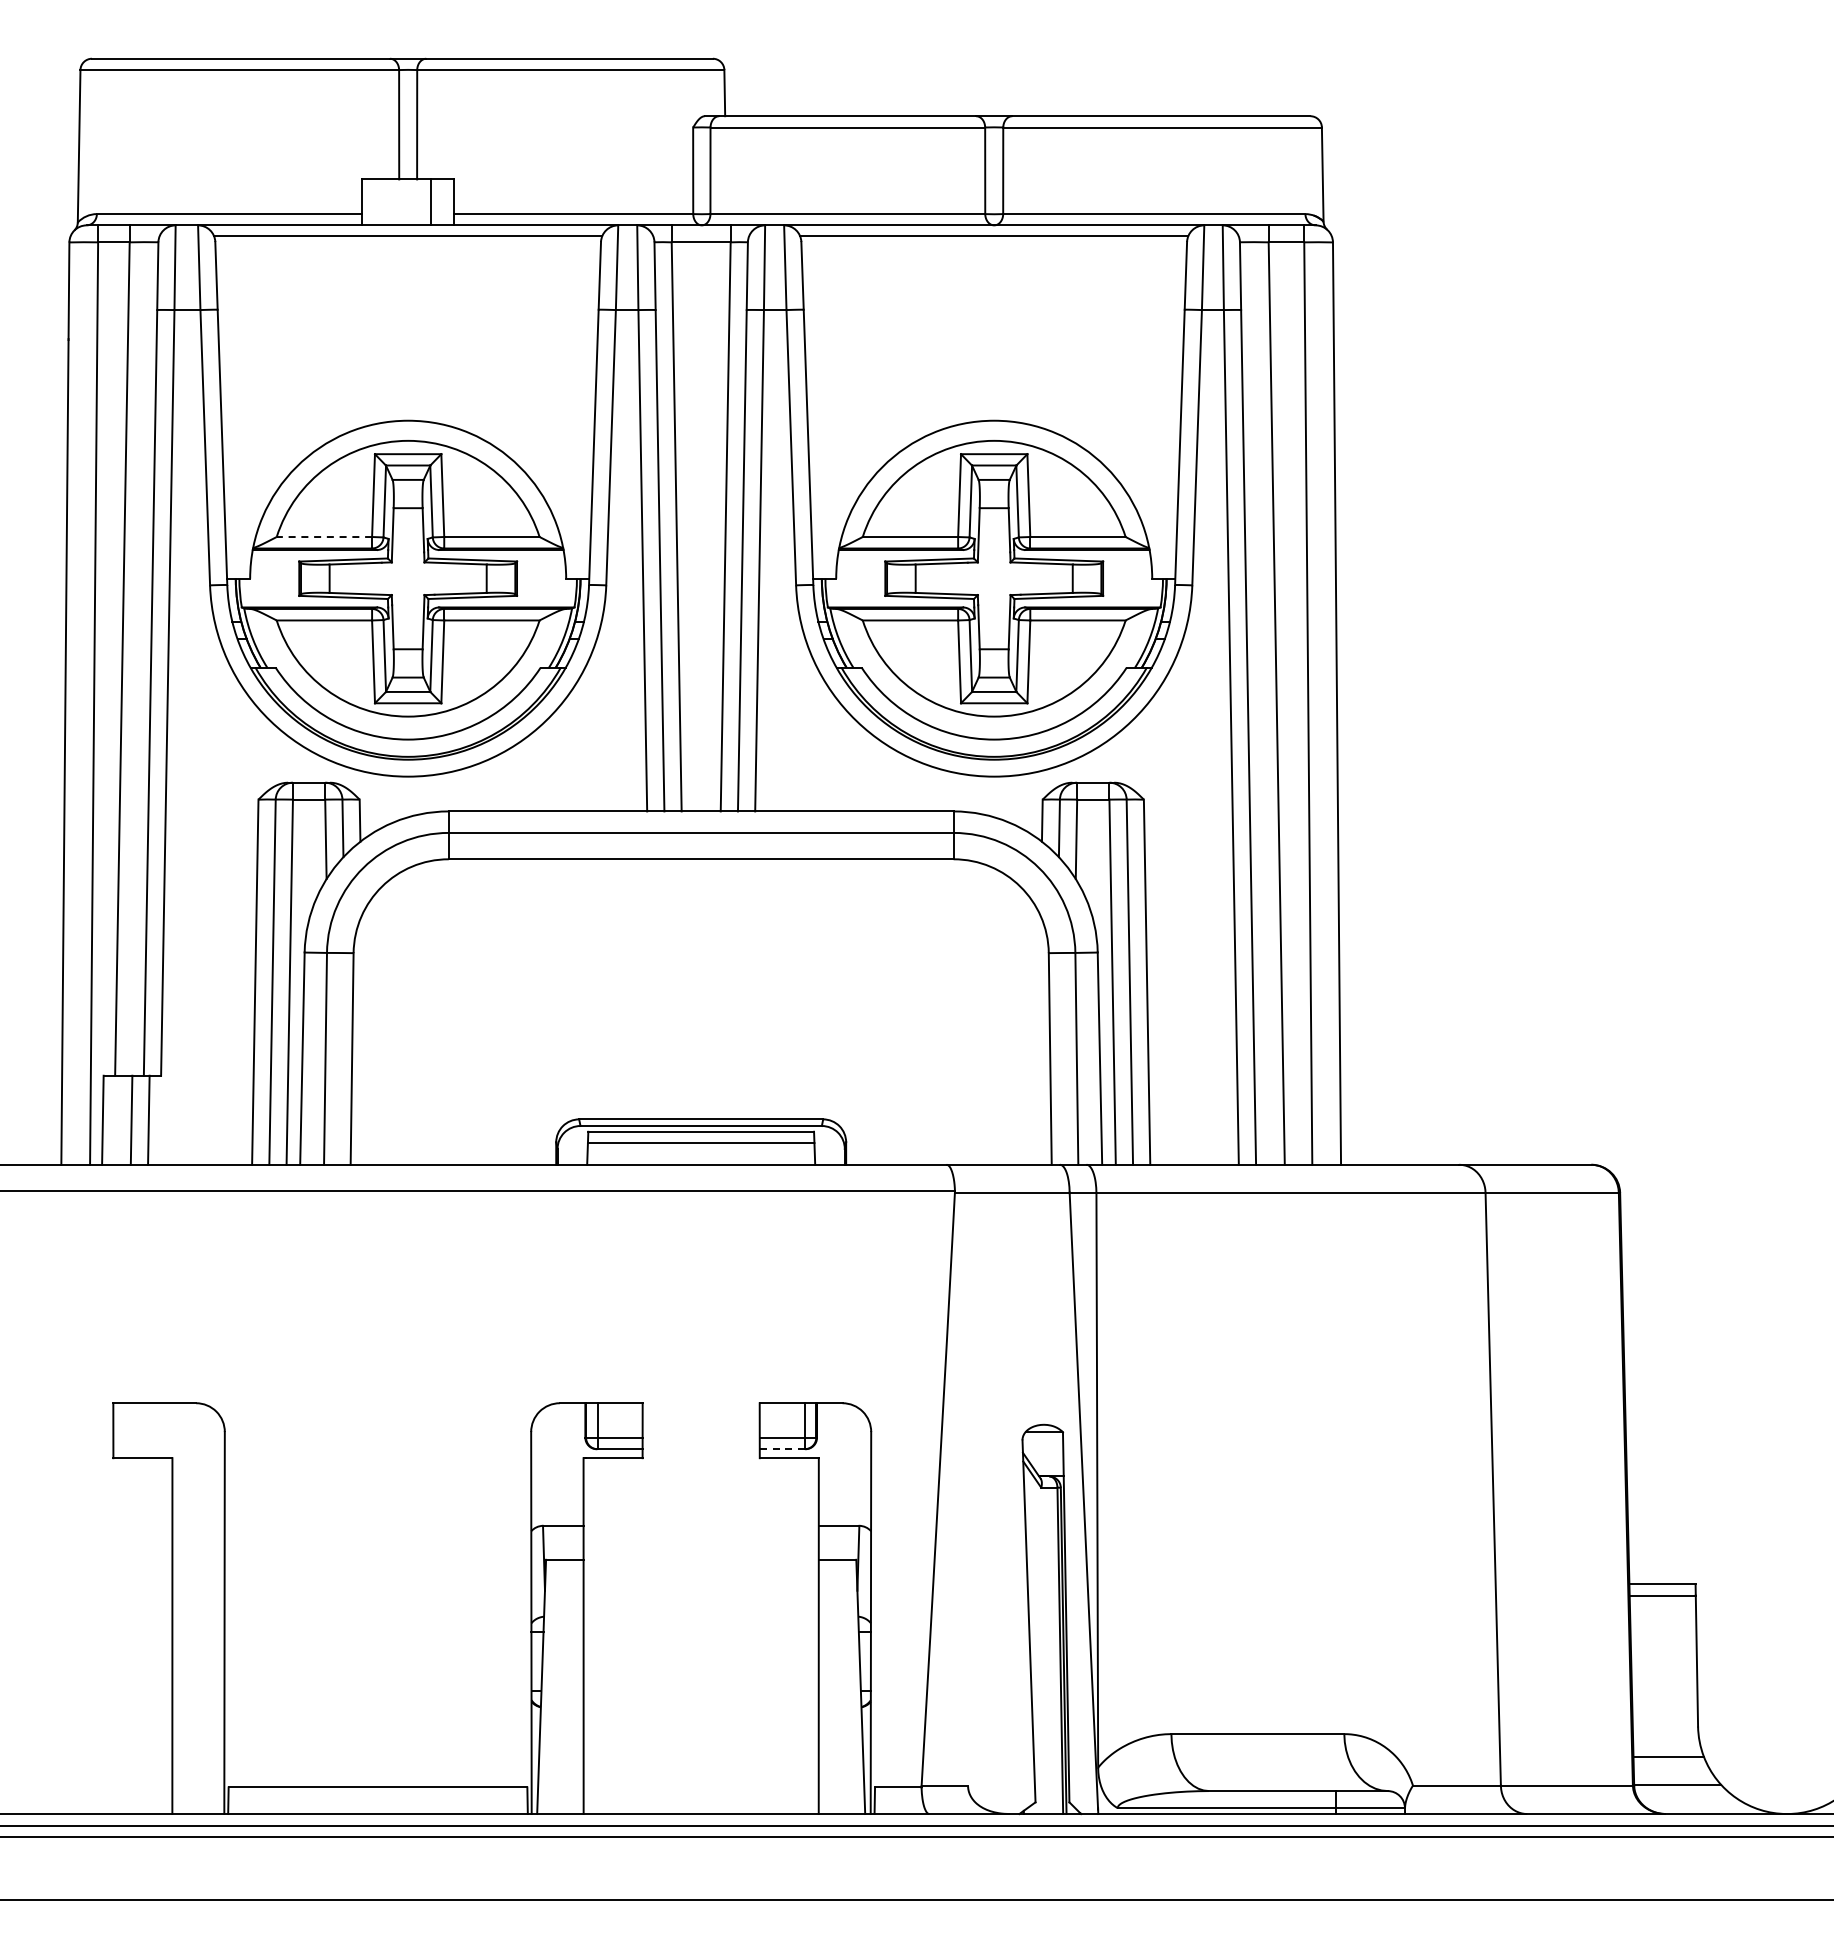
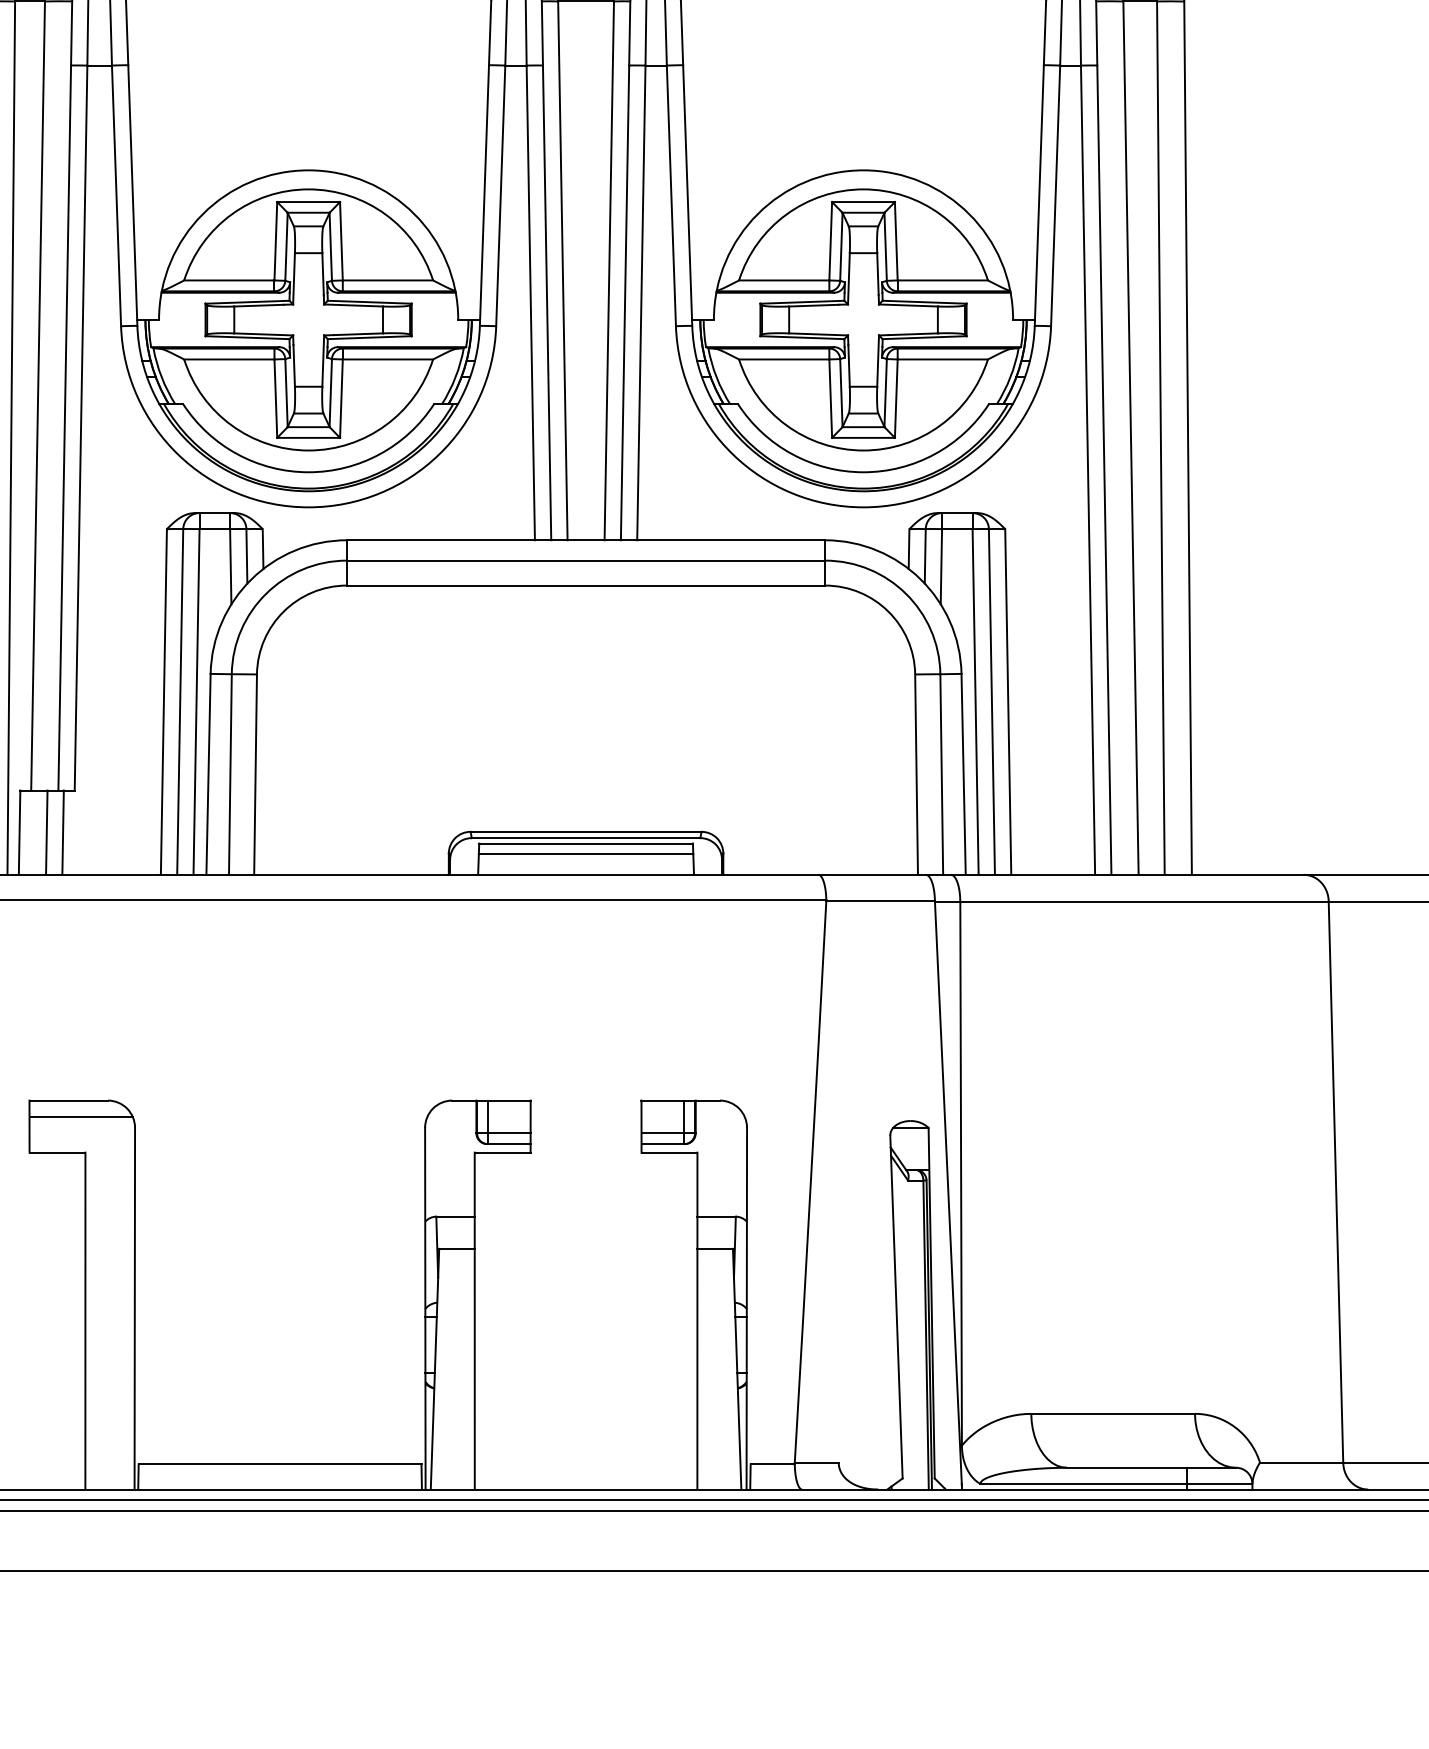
line: (324, 537) -> (229, 280), dashed -> solid
line: (167, 1420) -> (80, 1116), added
line: (782, 1449) -> (663, 1144), dashed -> solid

